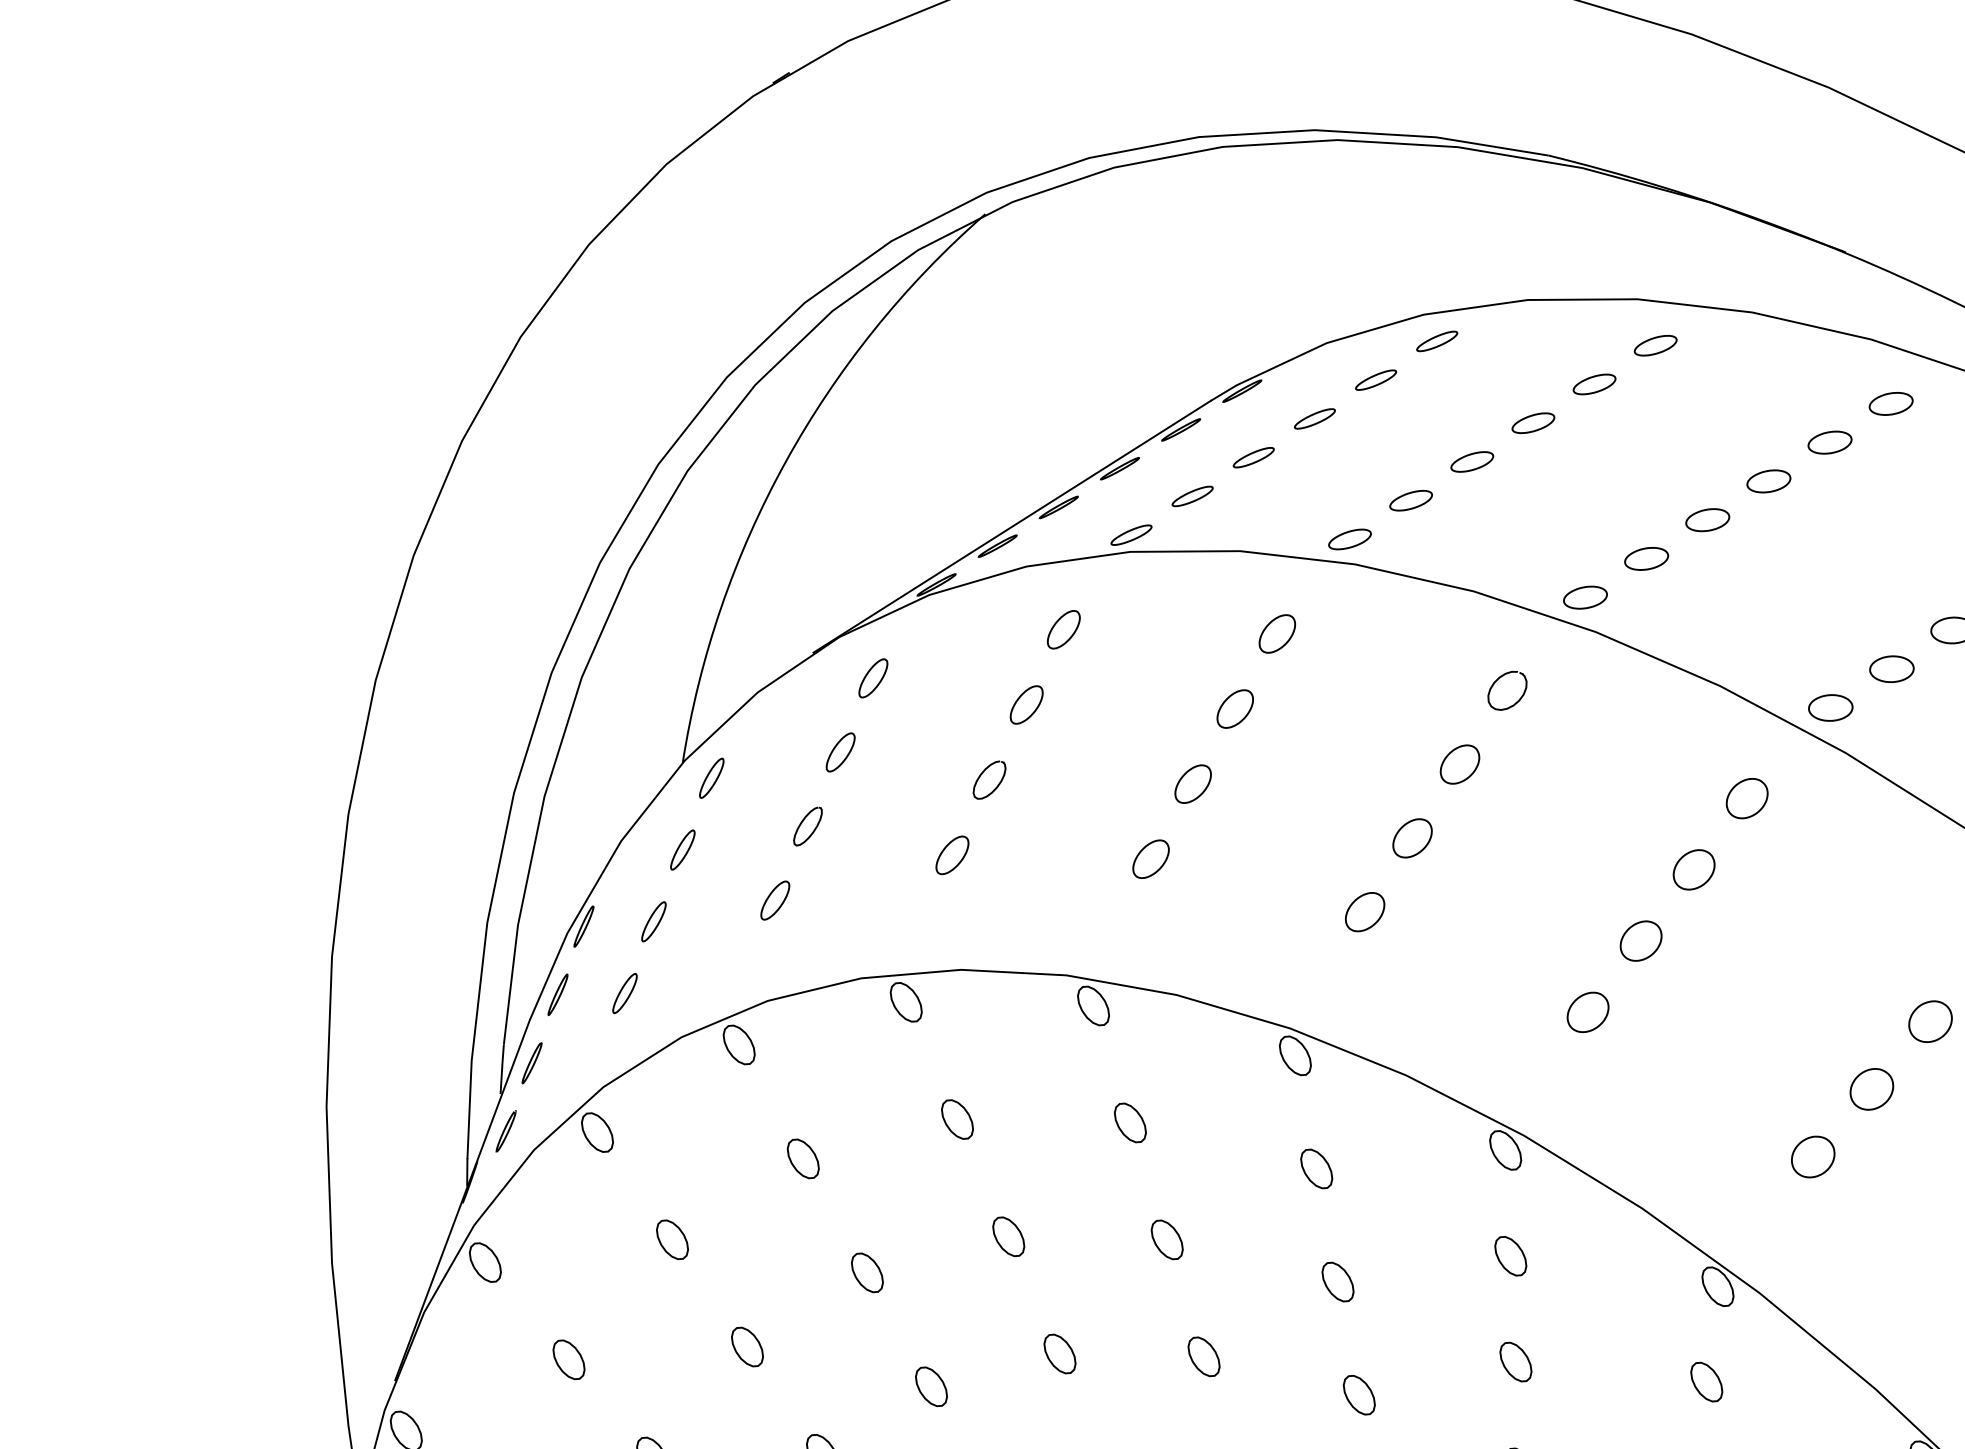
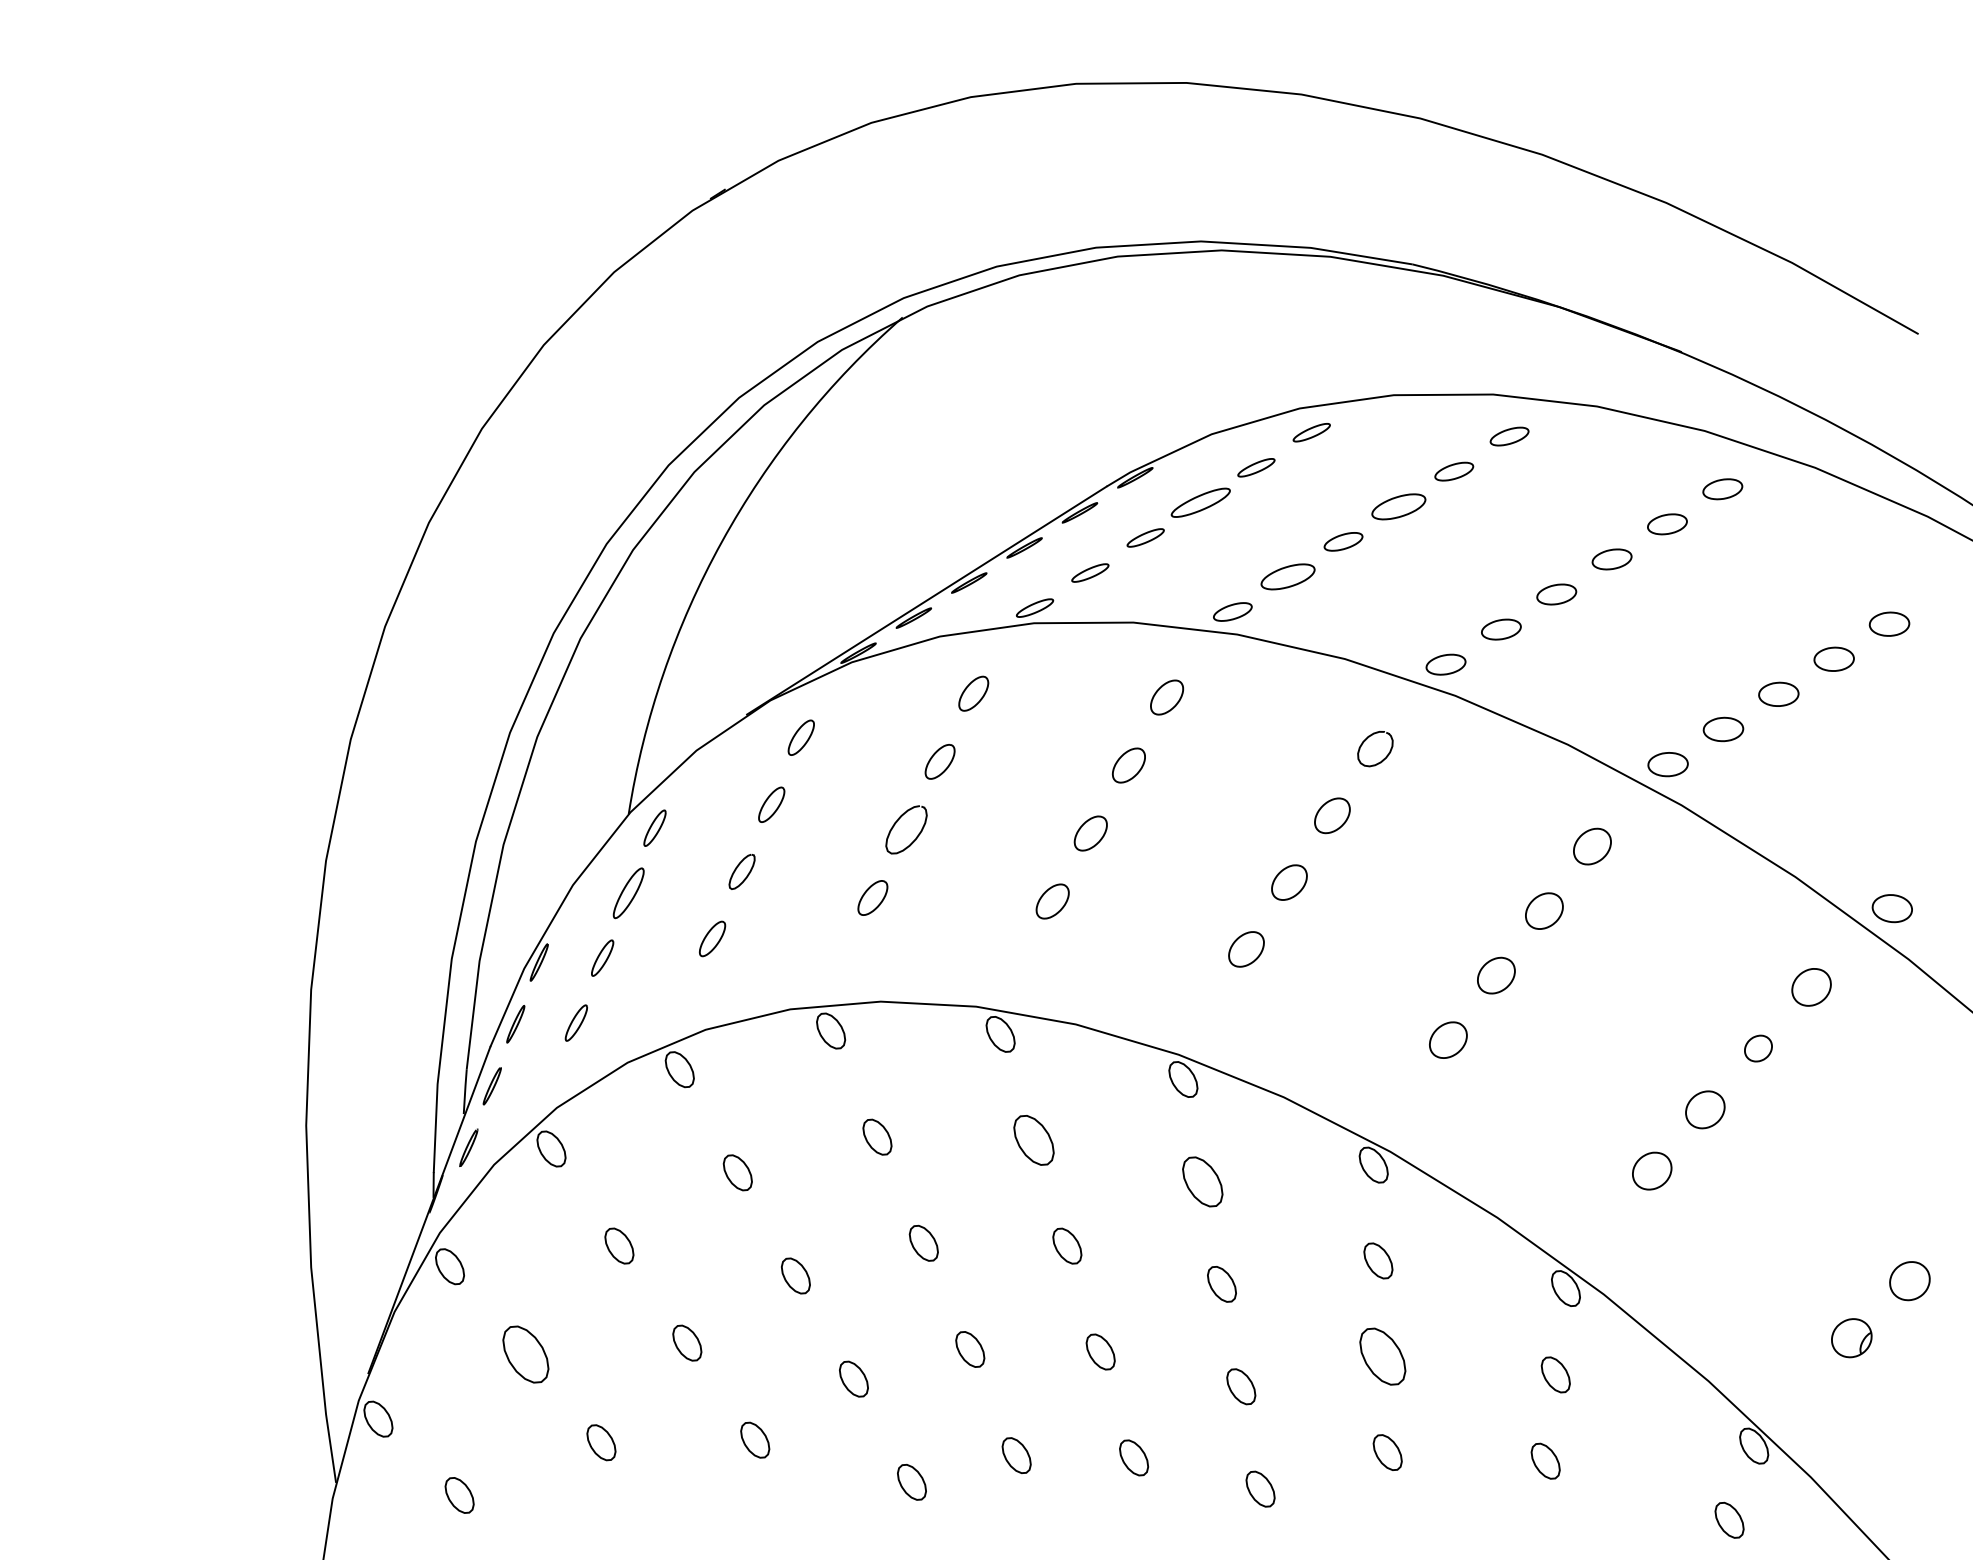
part: (1315, 418) -> (1201, 502), size x1.6
part: (1532, 422) -> (1398, 506), size x1.4
part: (1411, 500) -> (1288, 576), size x1.4
part: (989, 779) -> (906, 829), size x1.4
part: (682, 849) -> (628, 892), size x1.4
part: (1930, 1021) -> (1758, 1048), size x0.7
part: (1129, 1122) -> (1033, 1139), size x1.4
part: (1316, 1168) -> (1202, 1181), size x1.4
part: (568, 1359) -> (525, 1354), size x1.6
part: (1516, 1361) -> (1383, 1356), size x1.6

